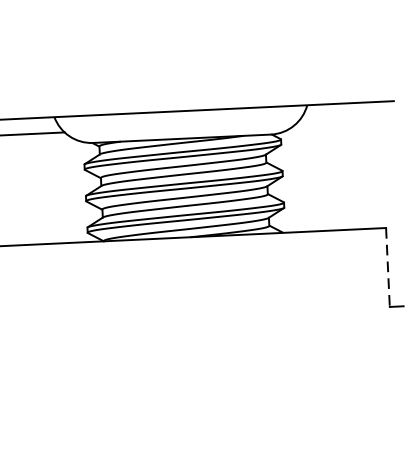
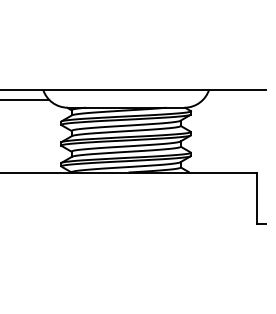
line: (388, 267) -> (257, 198), dashed -> solid

